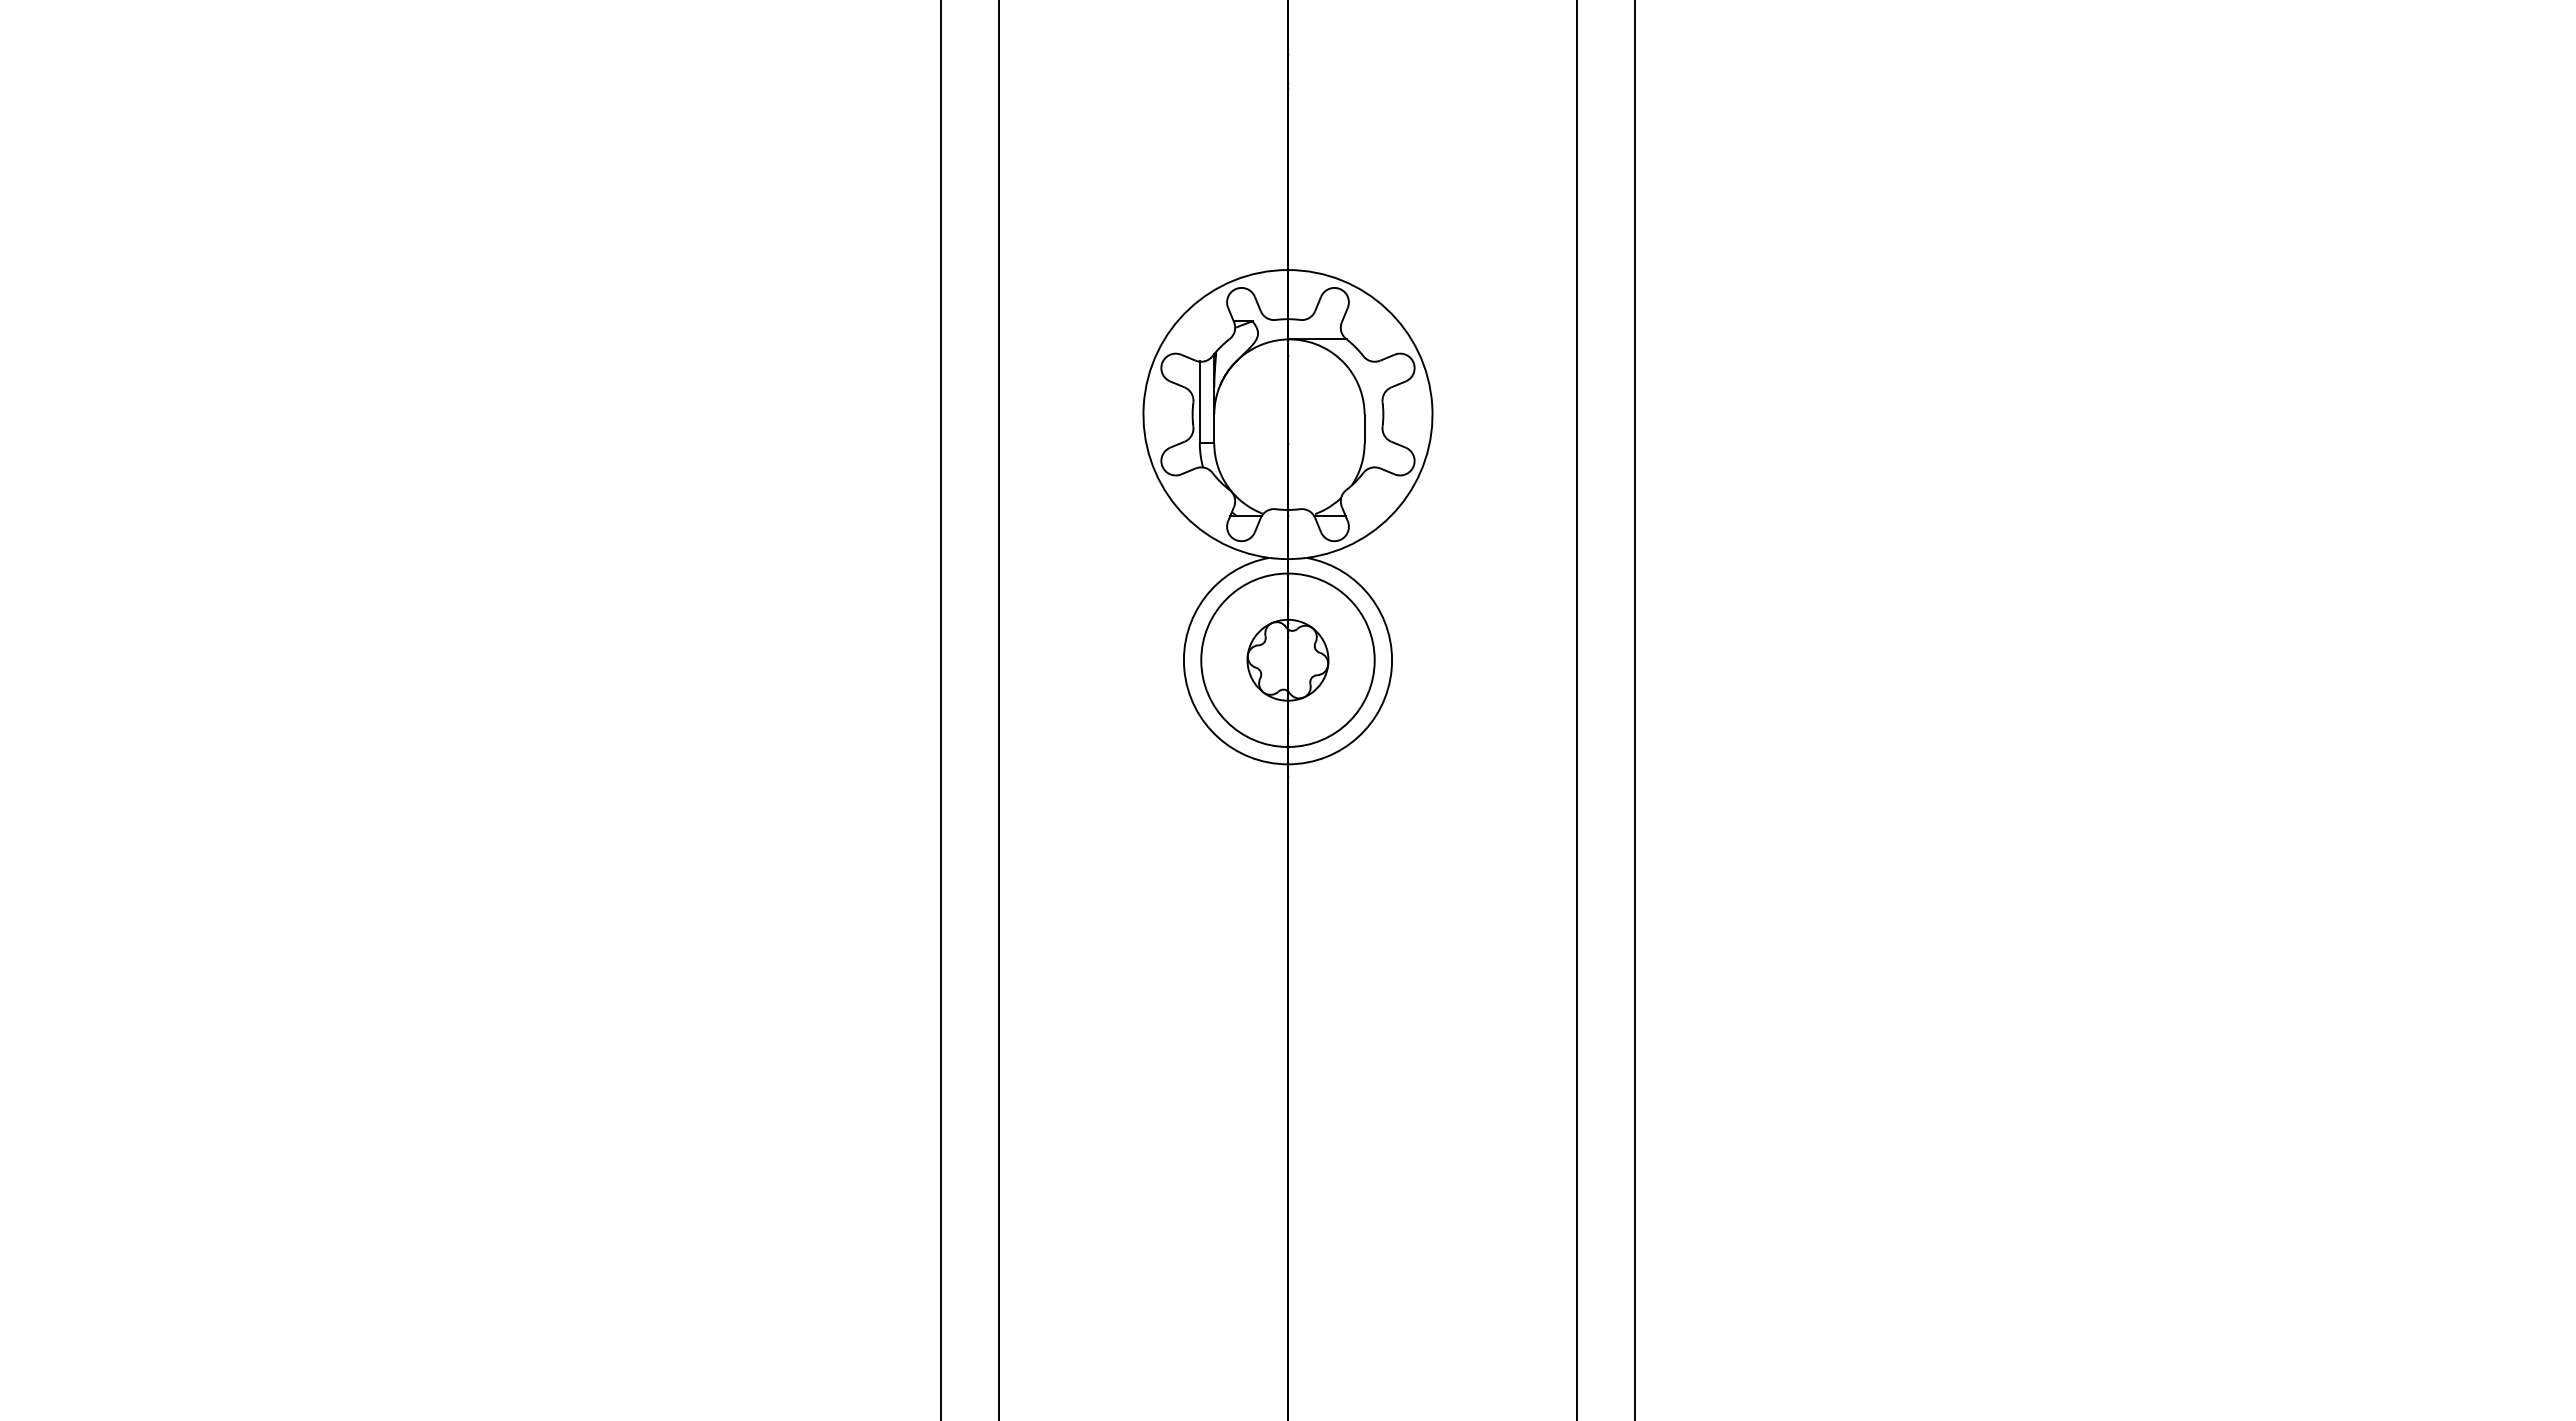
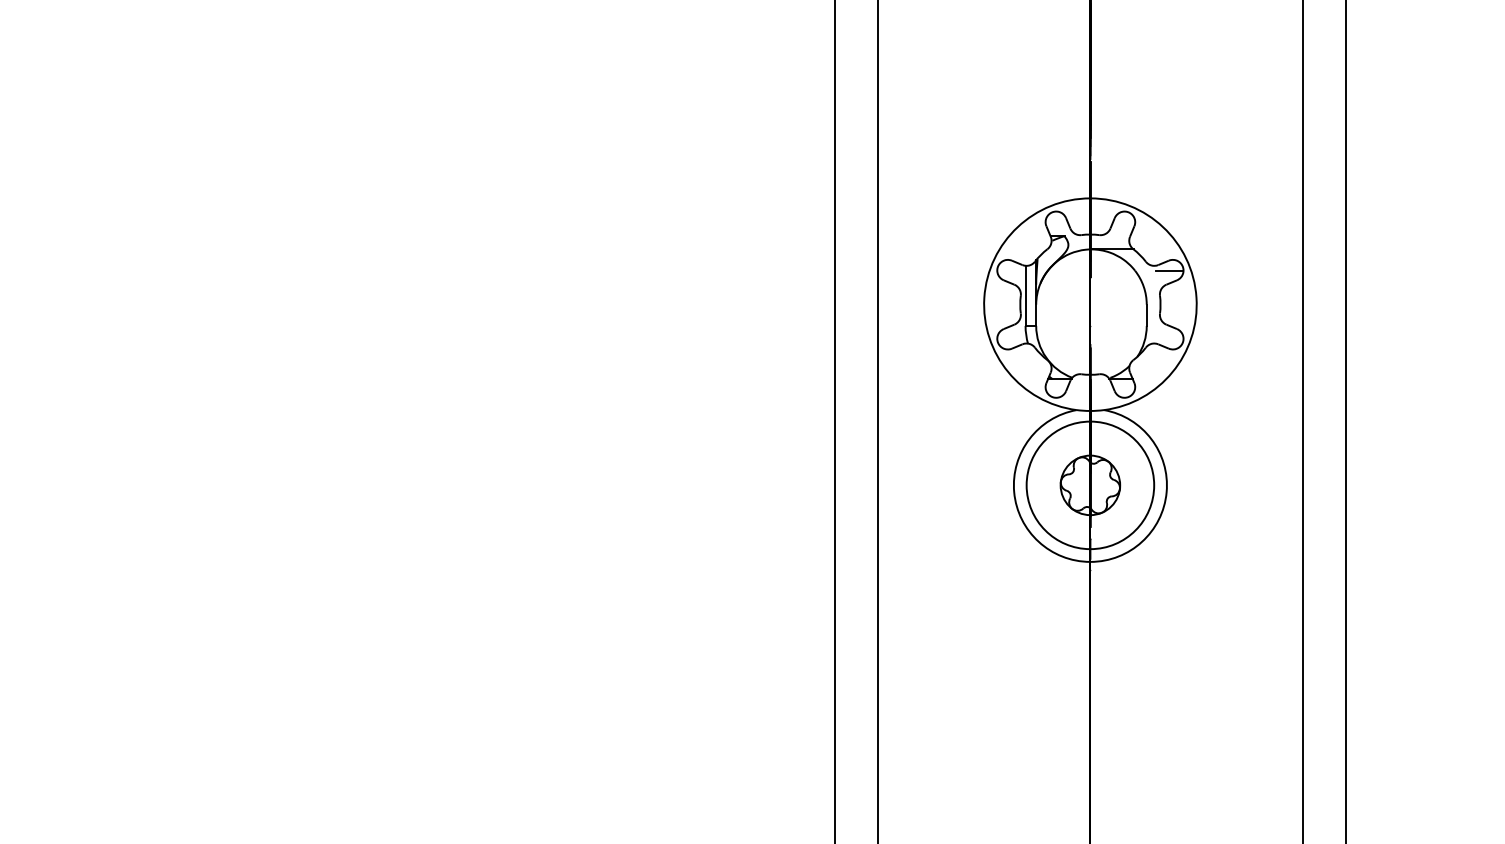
line: (1395, 368) -> (1169, 270), added

